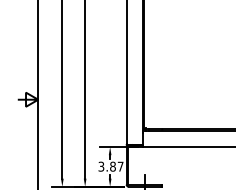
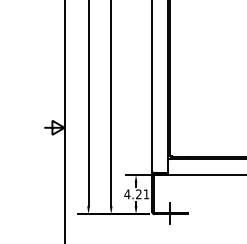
text: (110, 166) -> (136, 194), 3.87 -> 4.21

